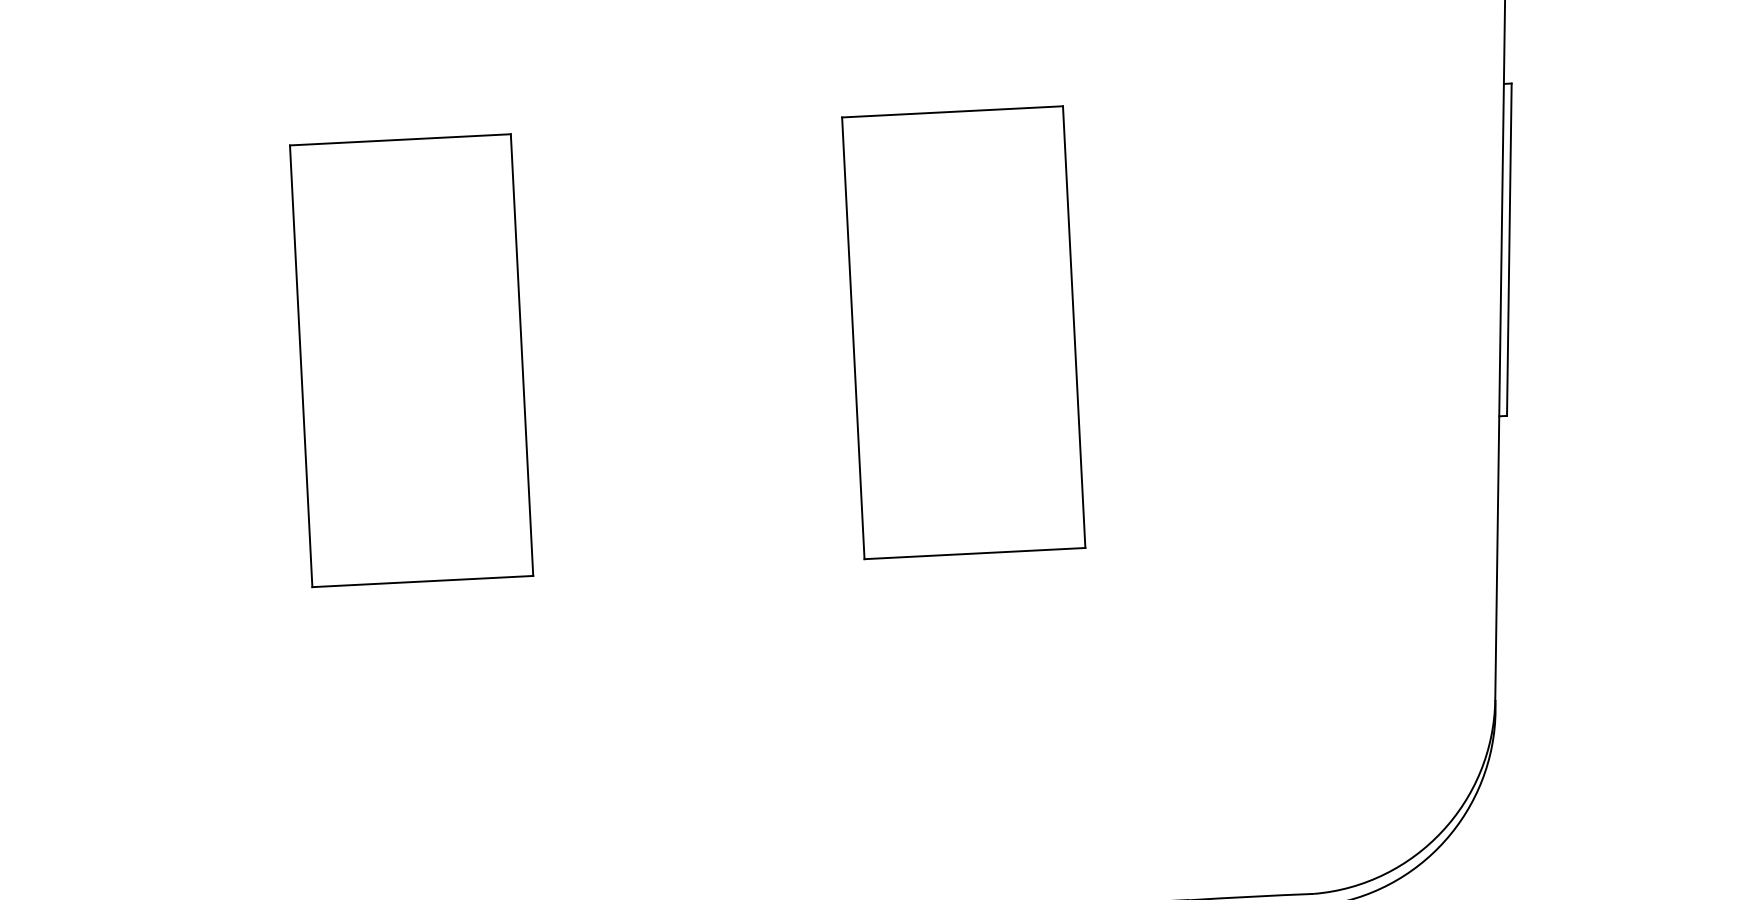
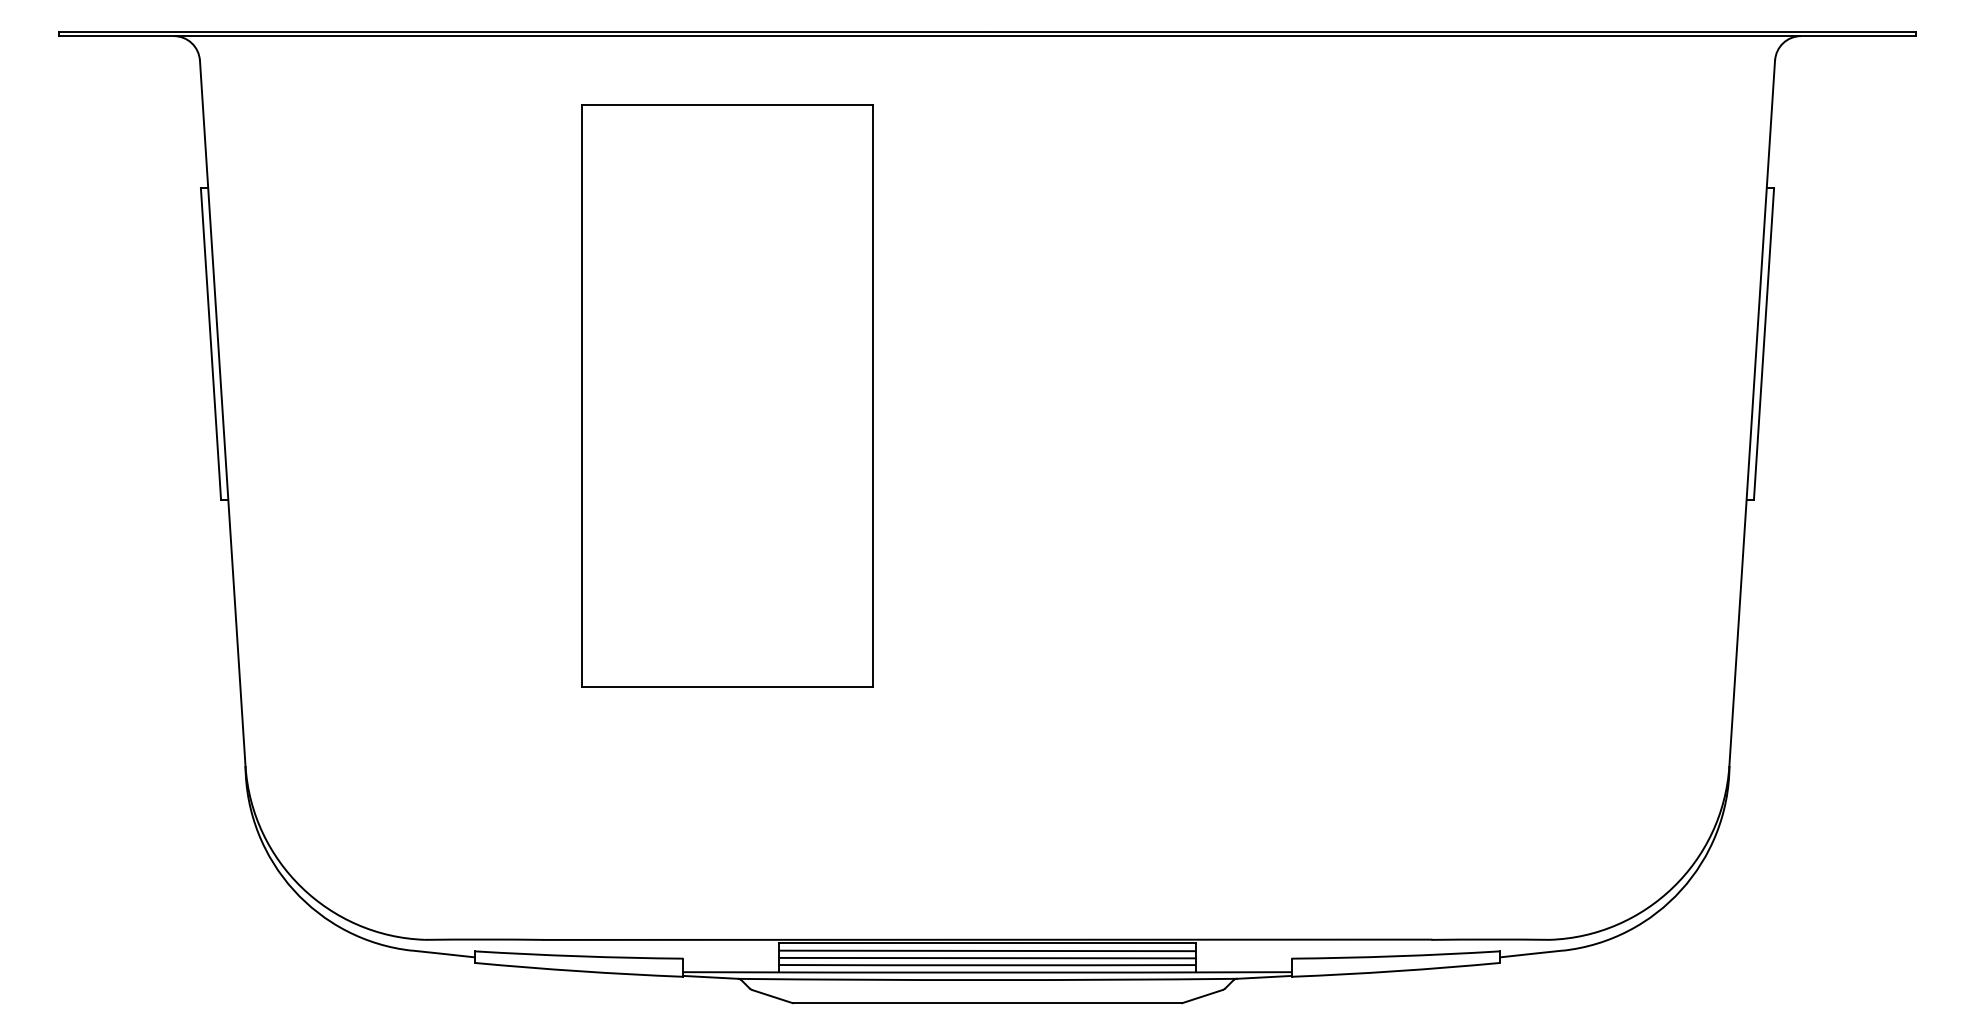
part: (963, 332) -> (1247, 395), removed
part: (411, 360) -> (727, 395), size x1.4

